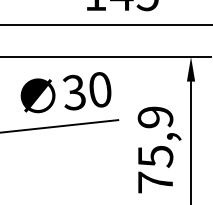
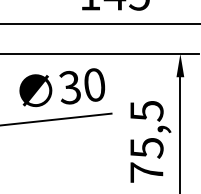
text: (155, 117) -> (146, 111), 75,9 -> 75,5

